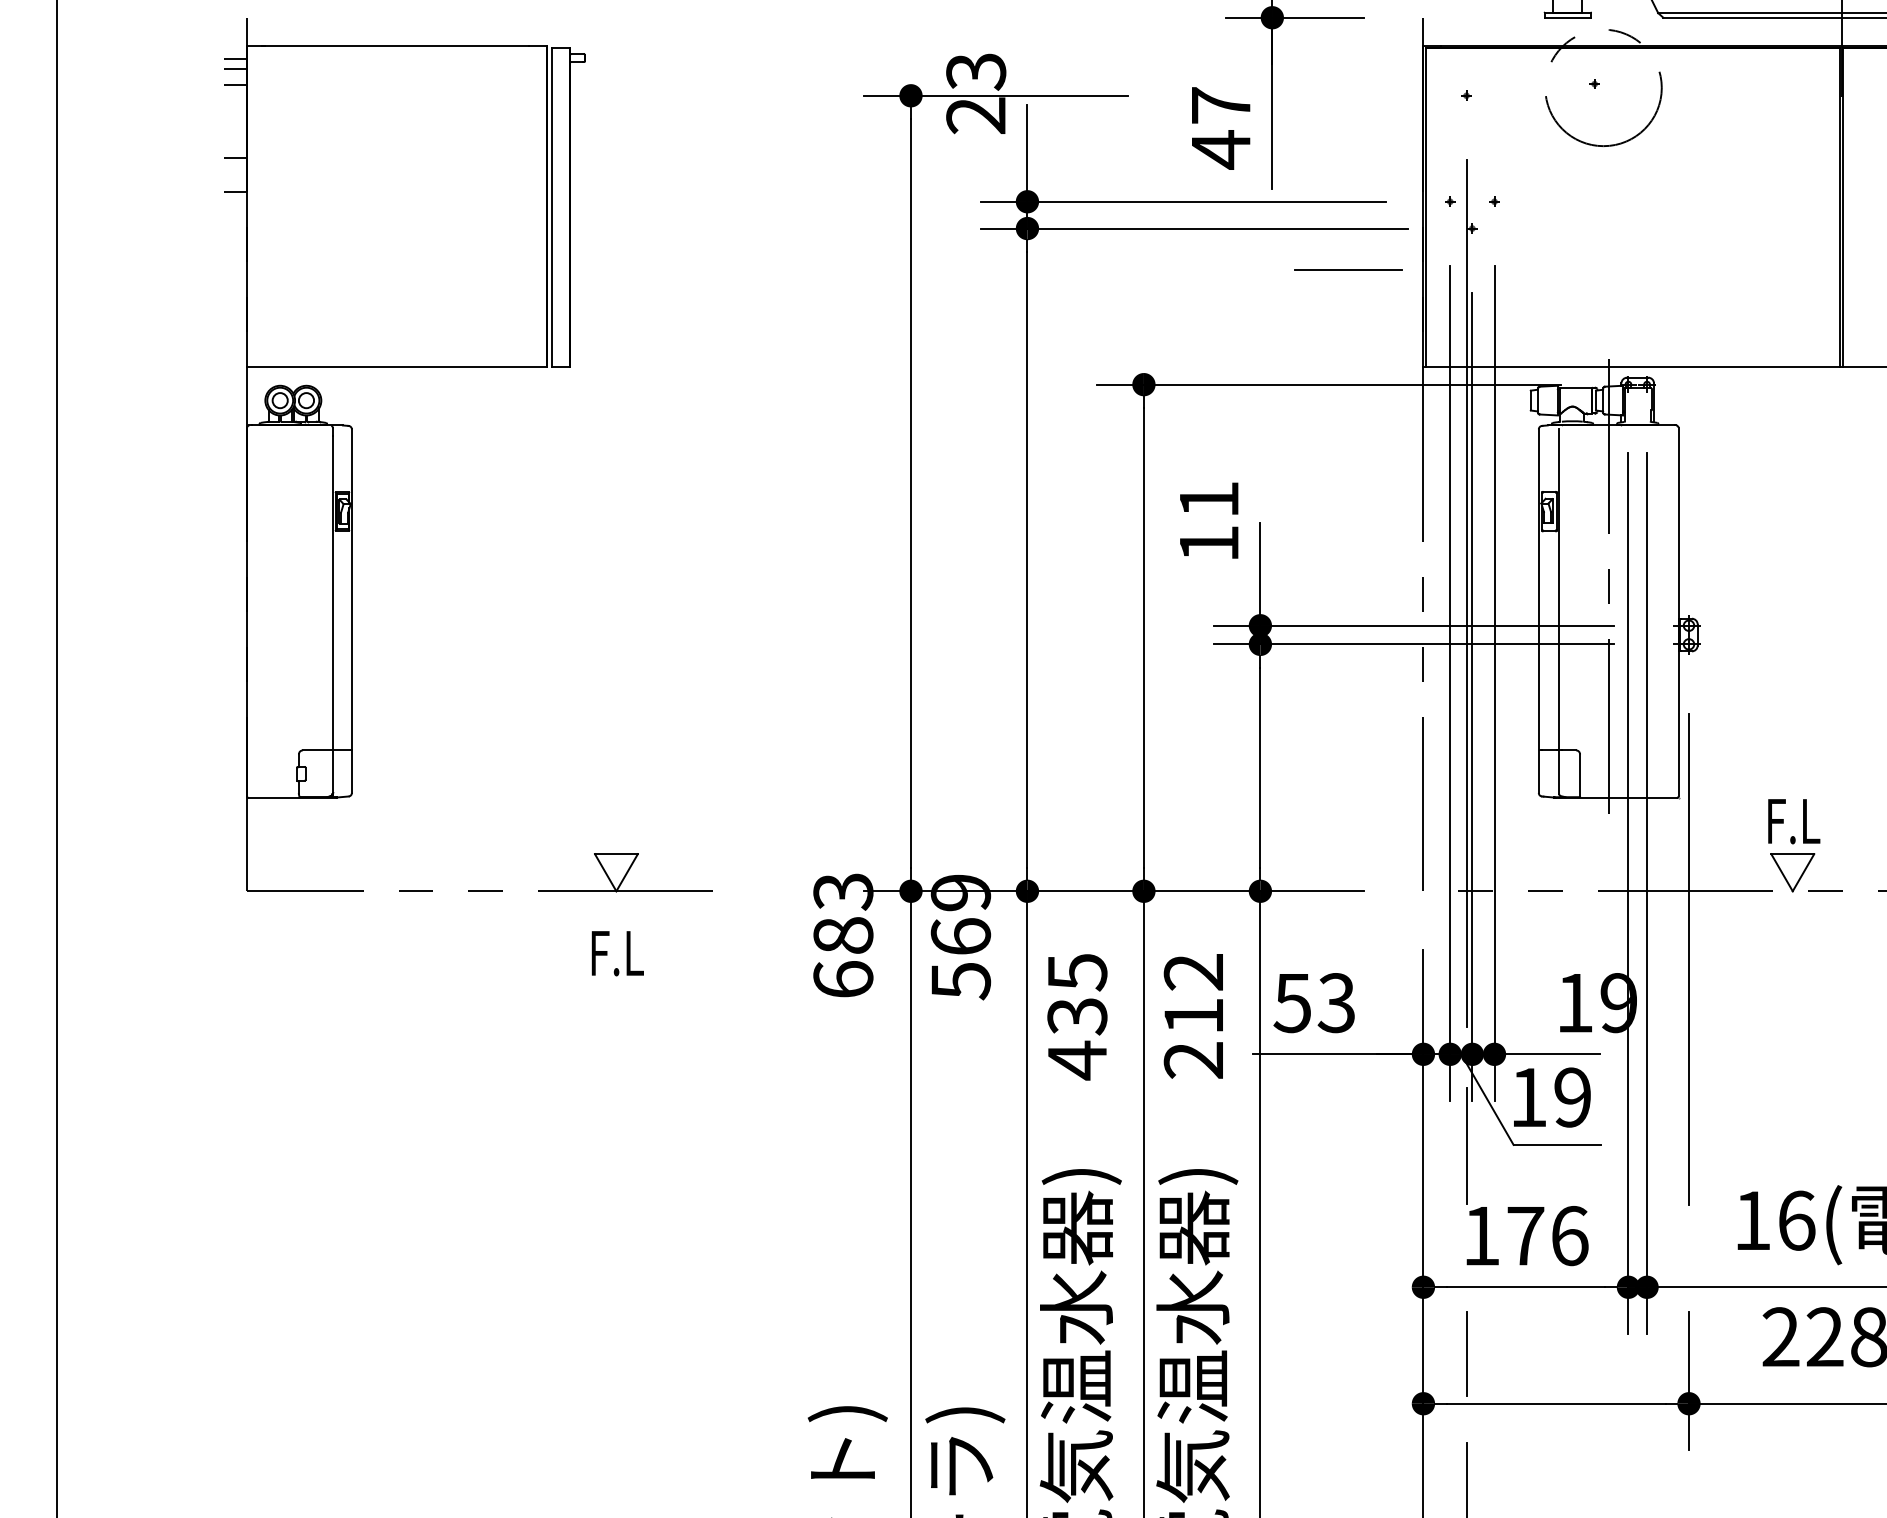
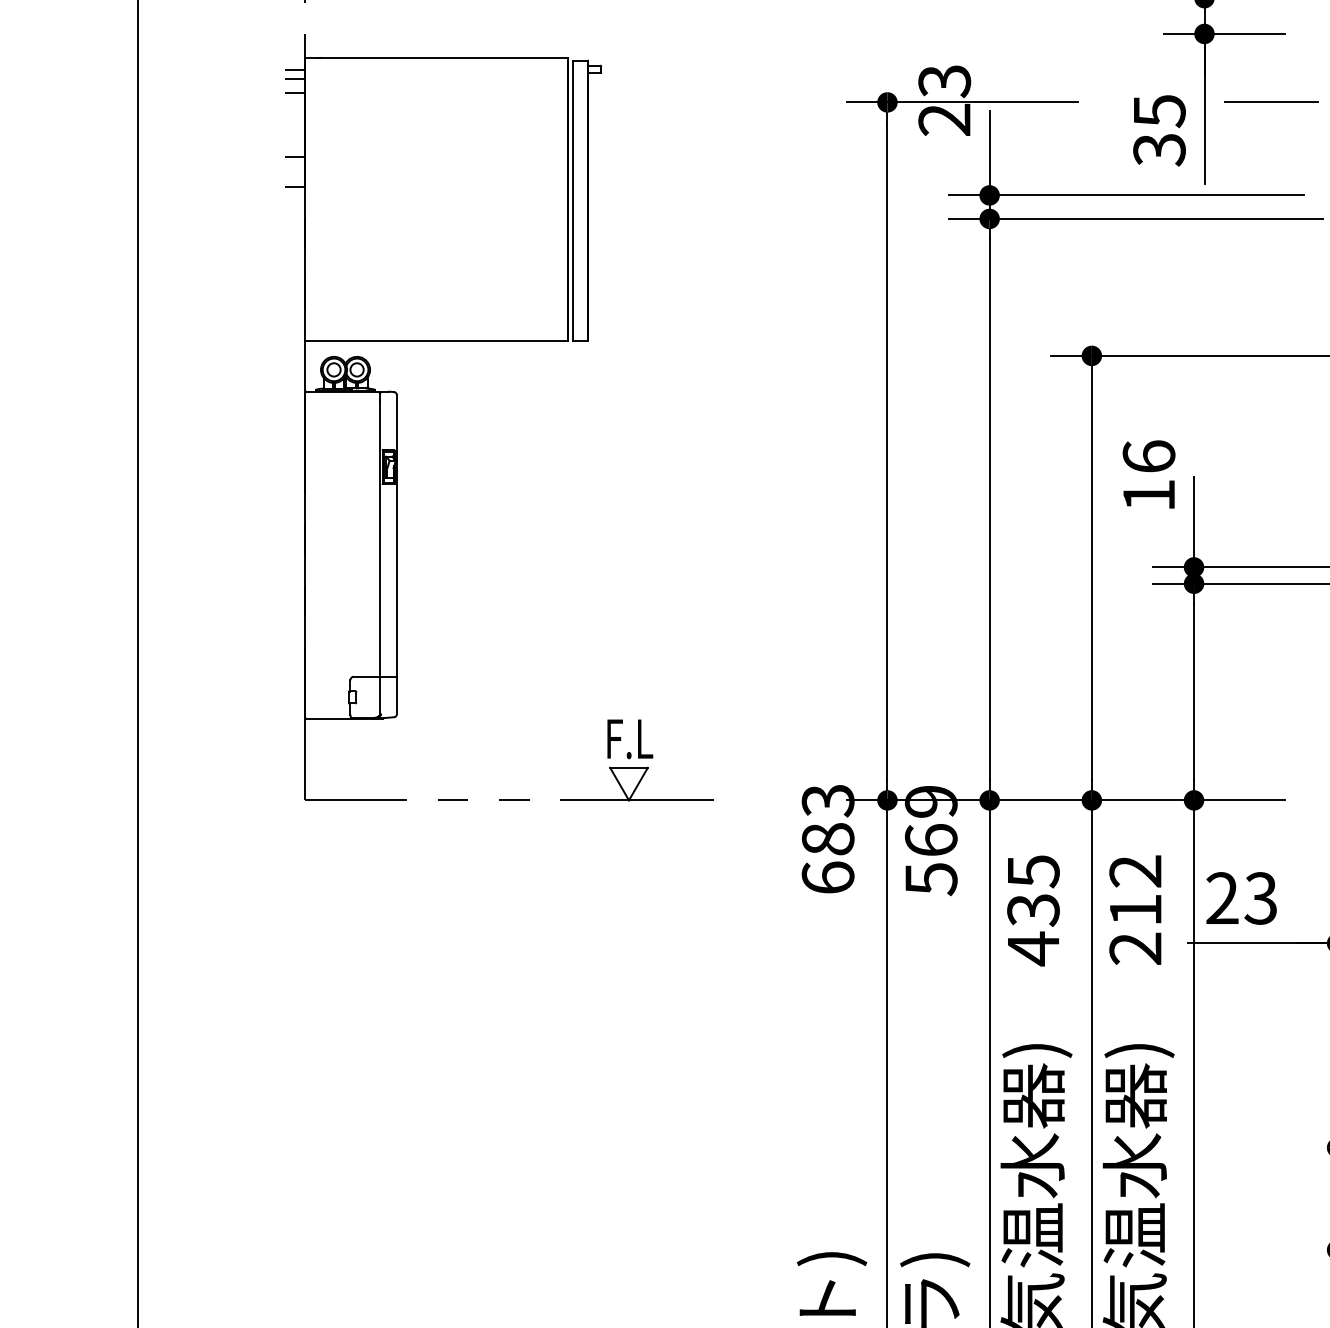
text: (1221, 128) -> (1159, 131), 47 -> 35
line: (1348, 269) -> (1271, 102), moved
text: (1209, 499) -> (1149, 456), 11 -> 16
text: (617, 953) -> (629, 739), moved
text: (1292, 1003) -> (1222, 898), 53 -> 23

